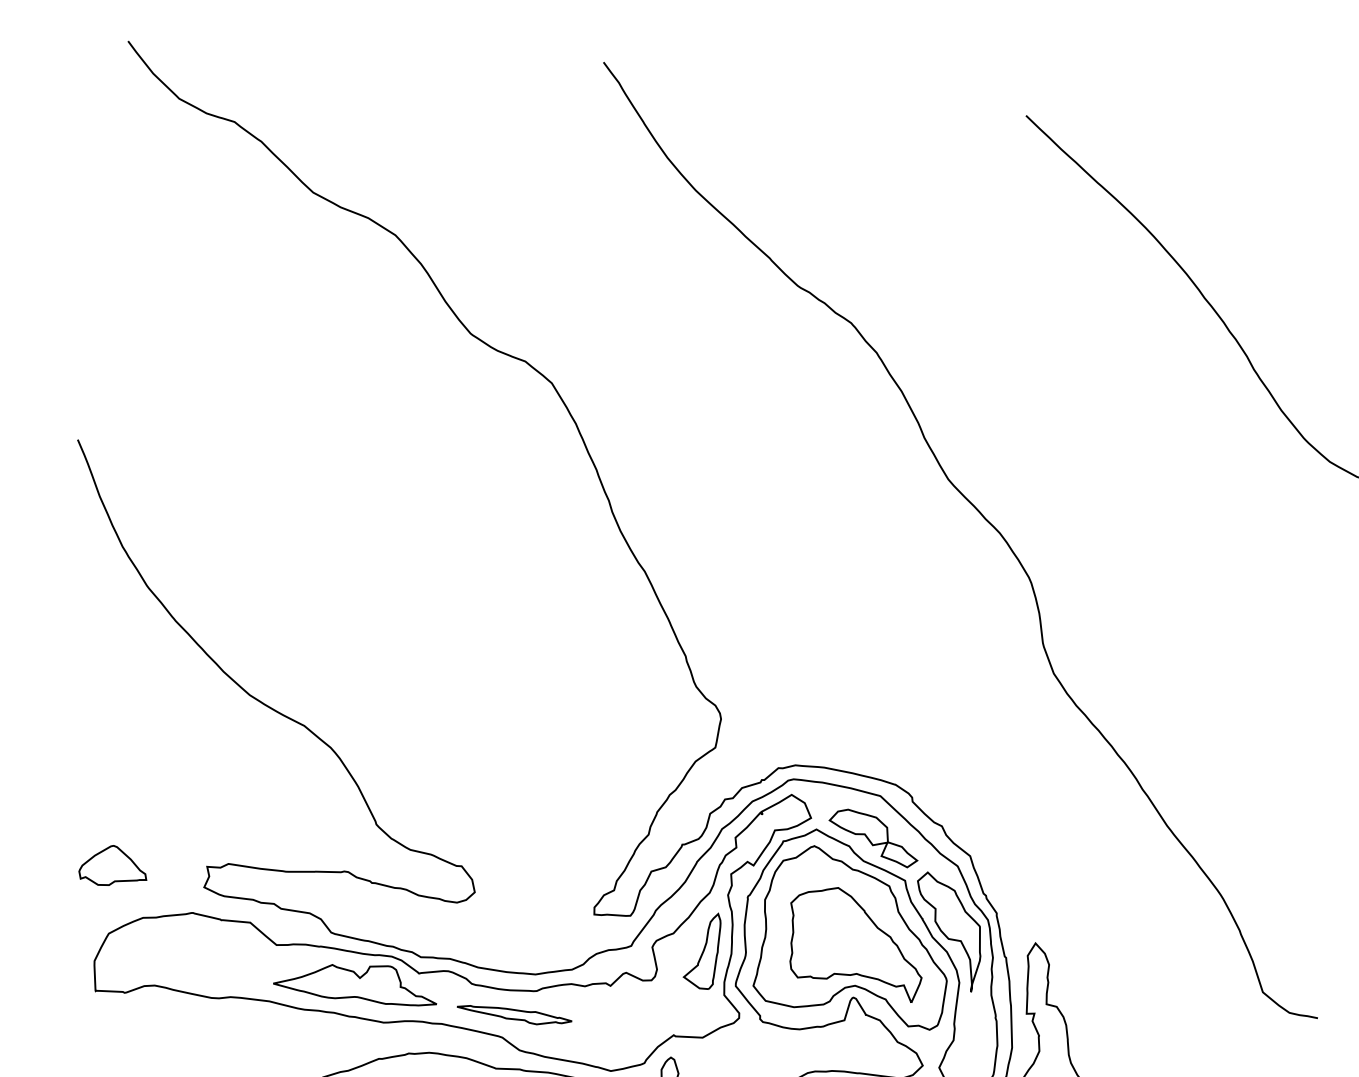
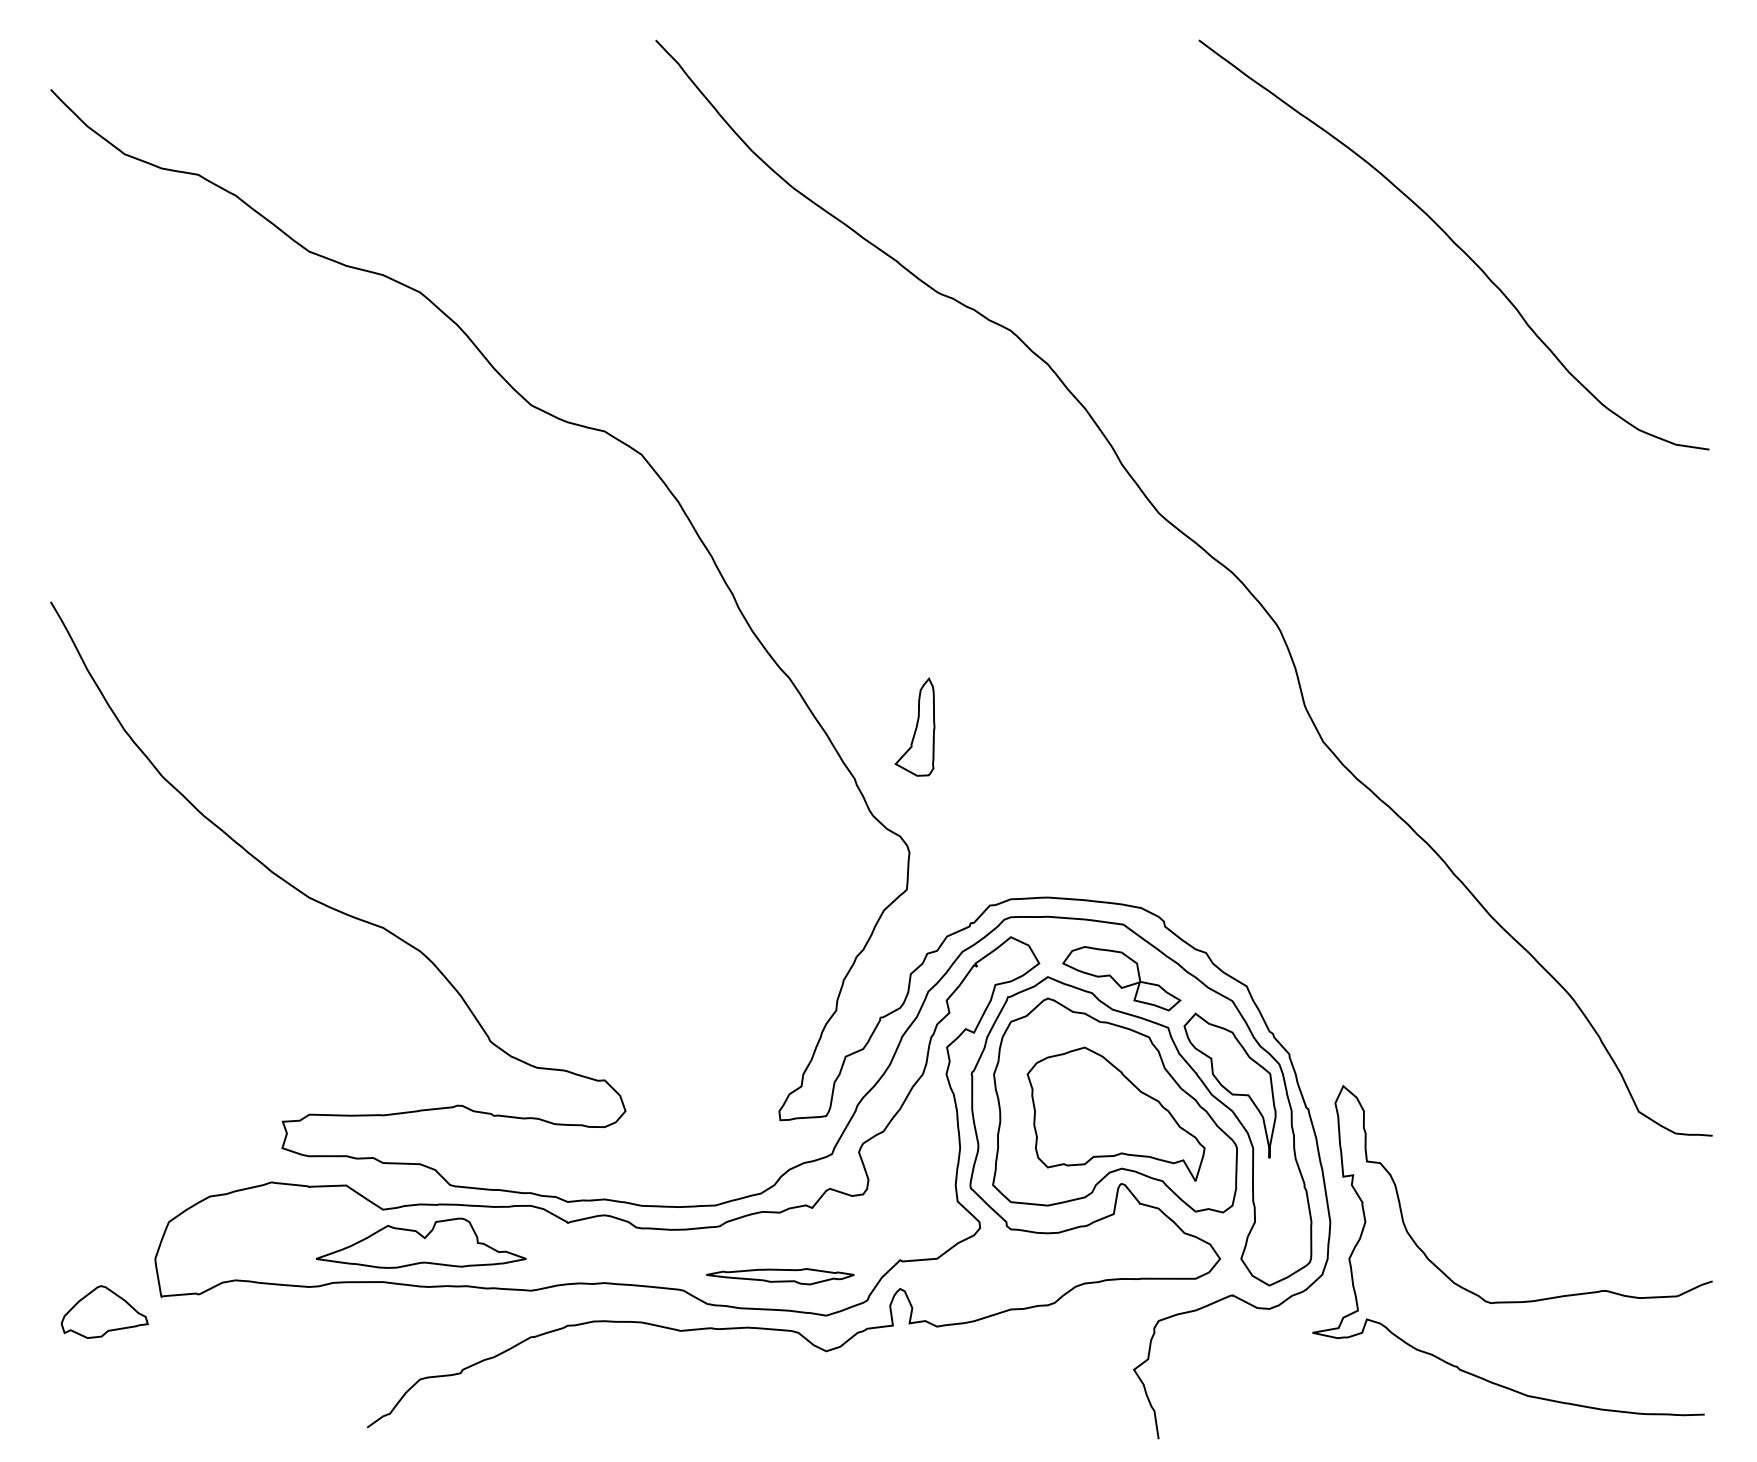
part: (113, 865) -> (104, 1311), moved
part: (702, 949) -> (914, 726), moved
part: (356, 981) -> (420, 1242), moved
part: (514, 1015) -> (780, 1276), moved

